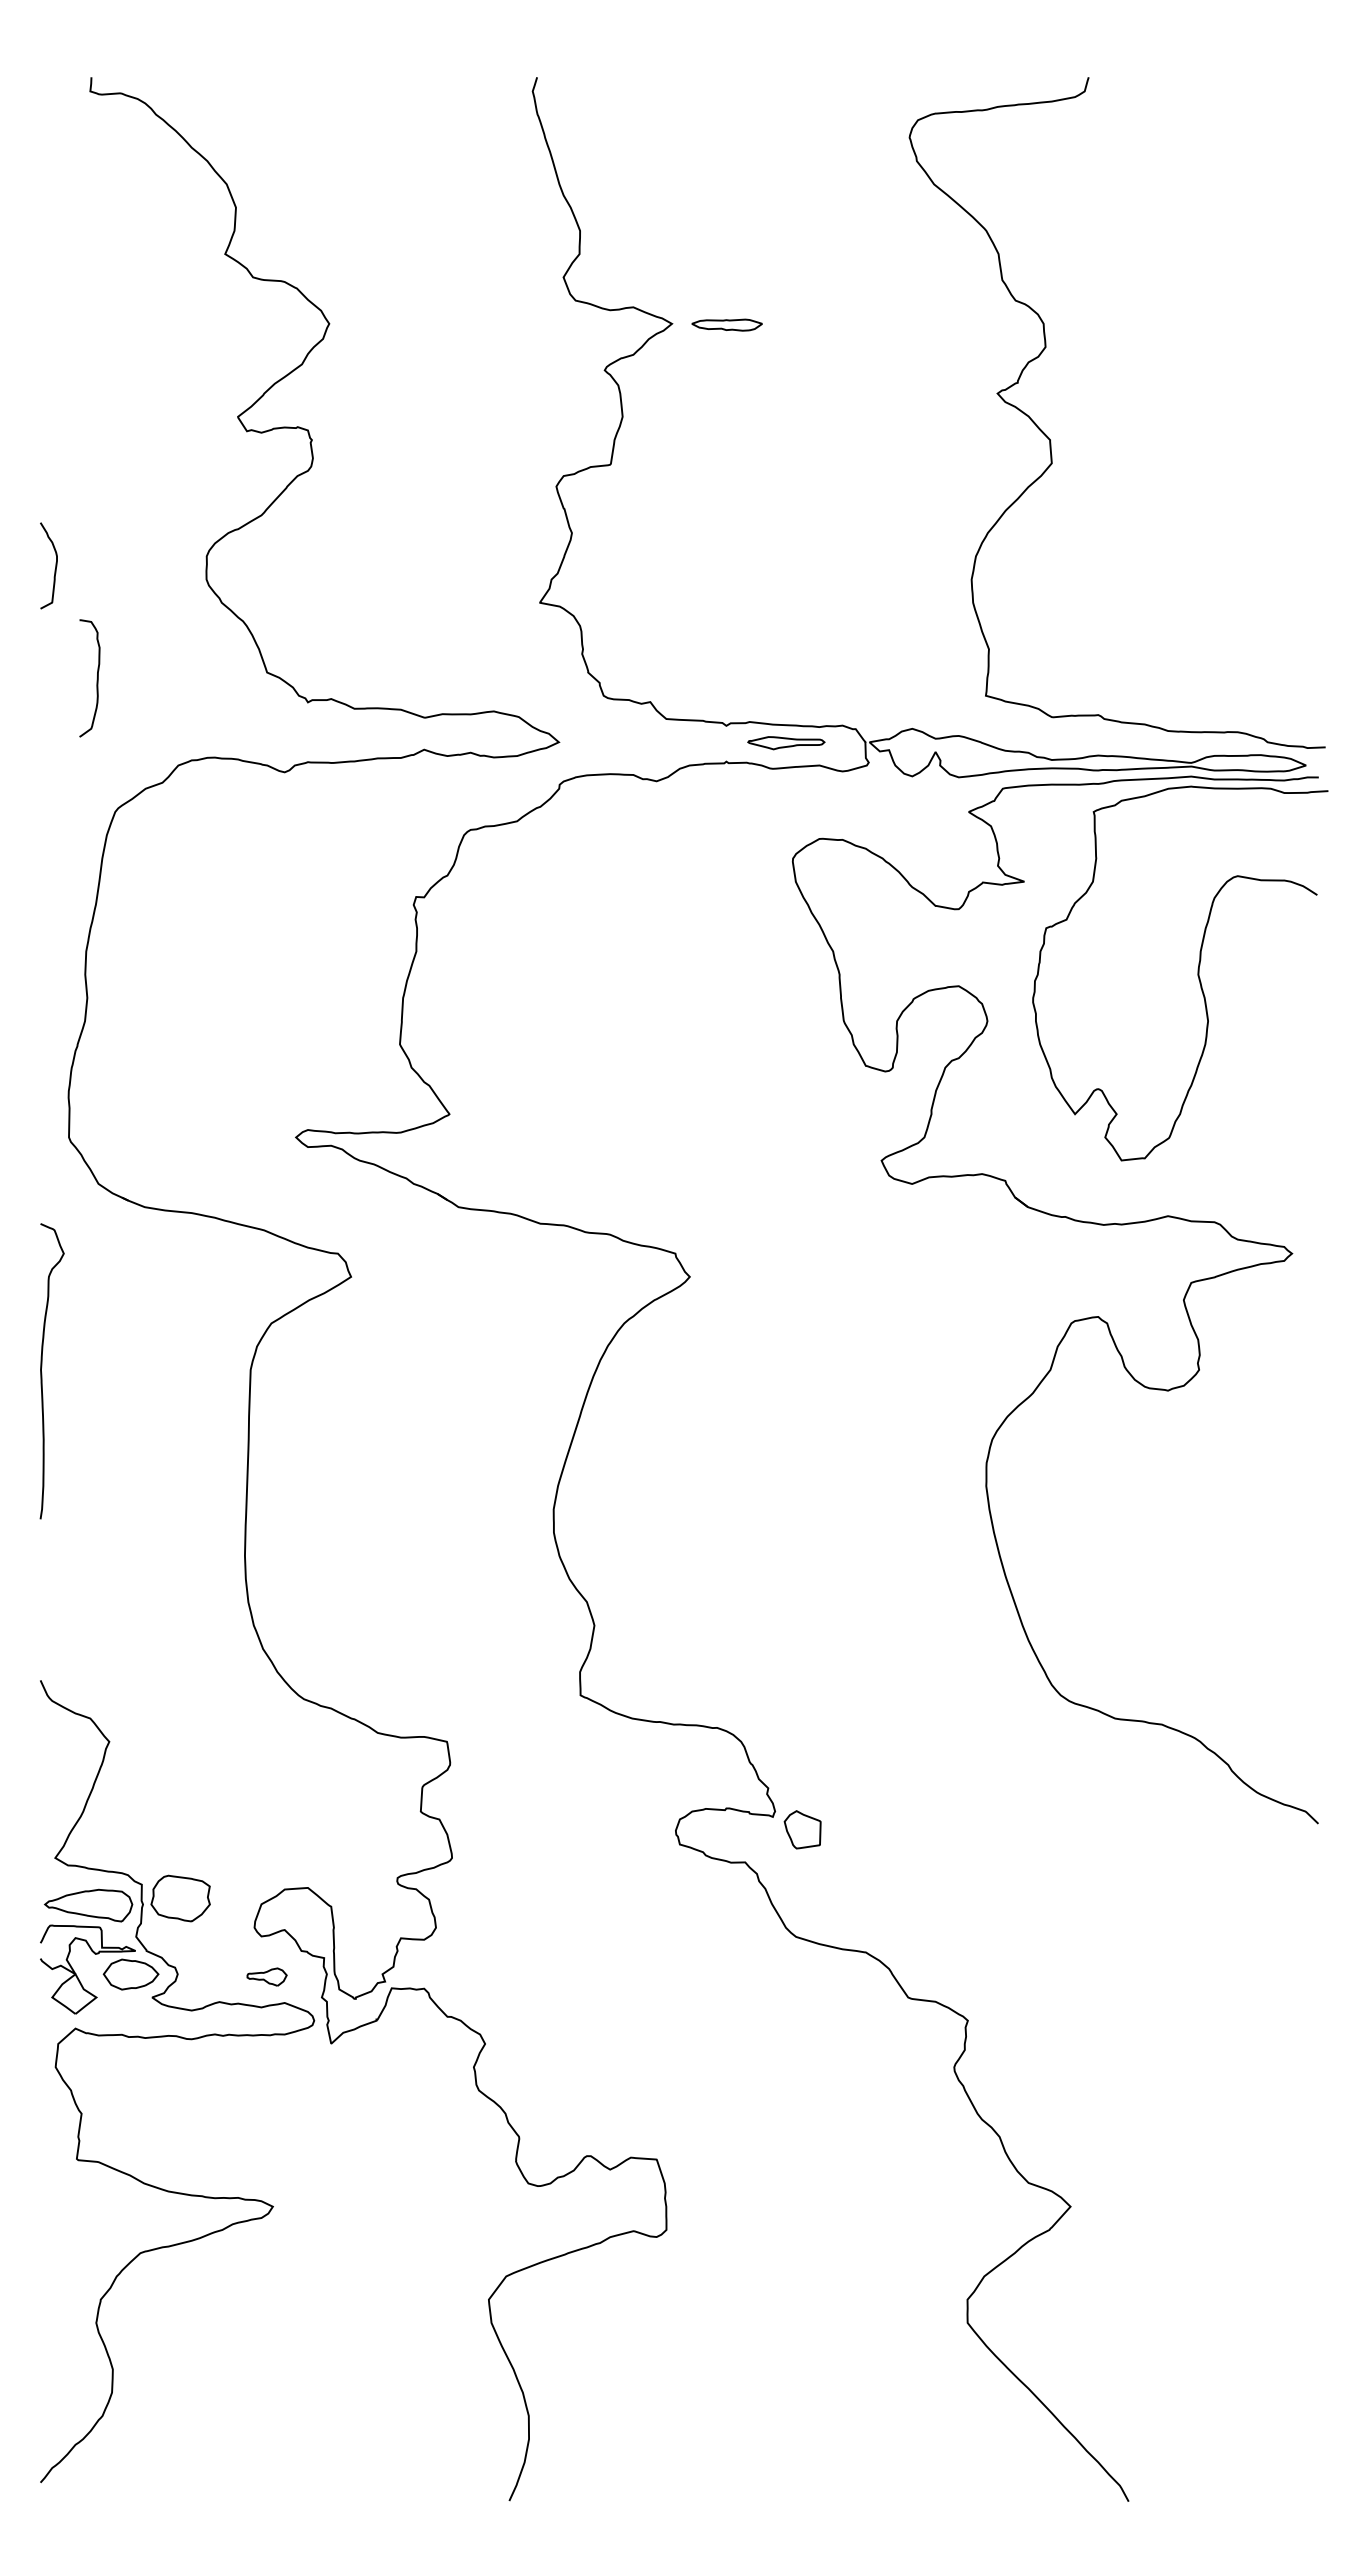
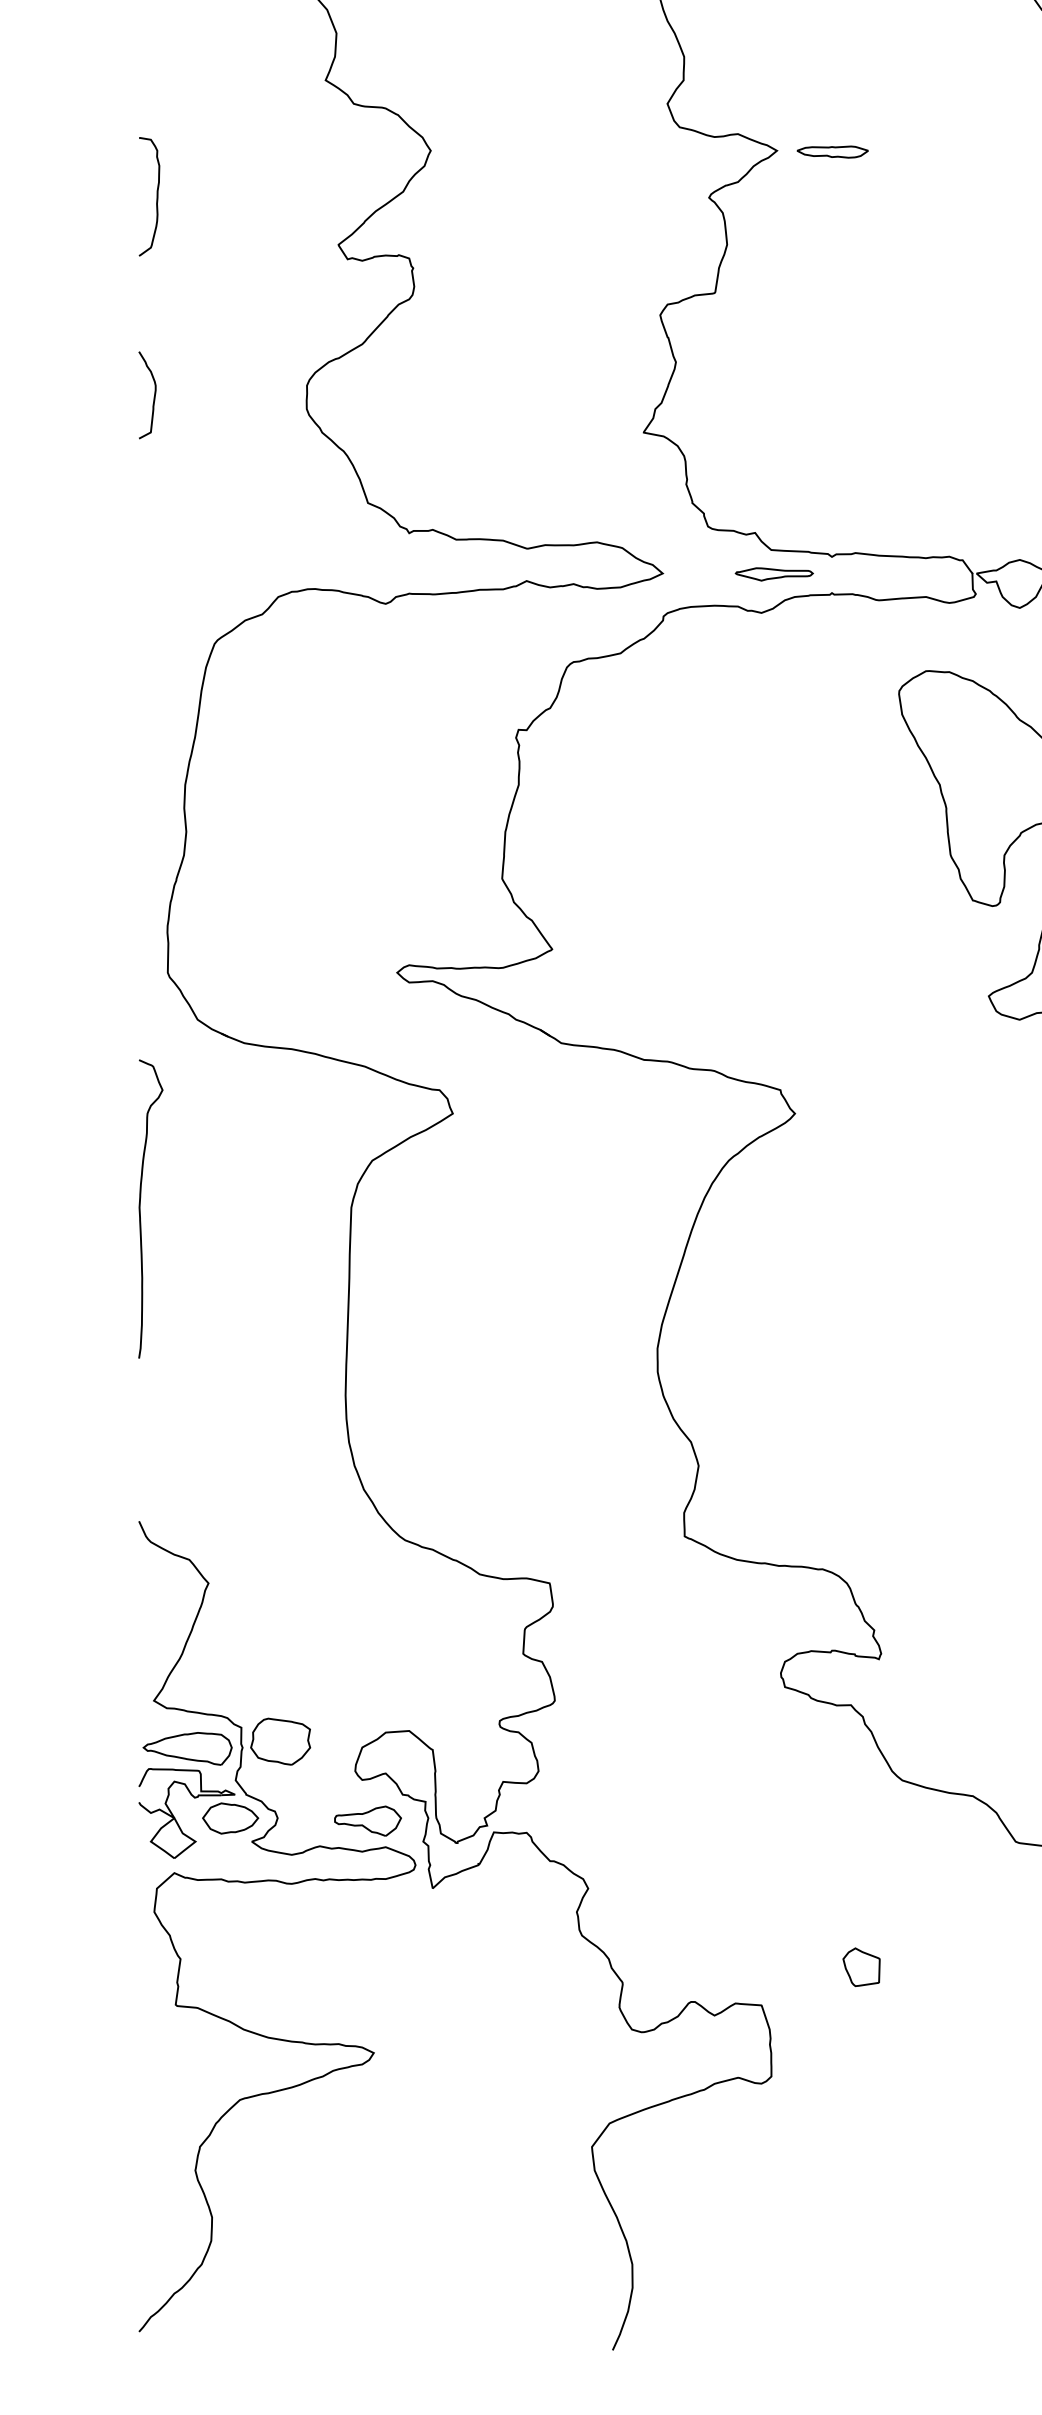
curve: (96, 678) -> (156, 196), moved
part: (786, 743) -> (774, 574), moved
part: (802, 1829) -> (861, 1966), moved
part: (266, 1976) -> (367, 1820), size x1.67

